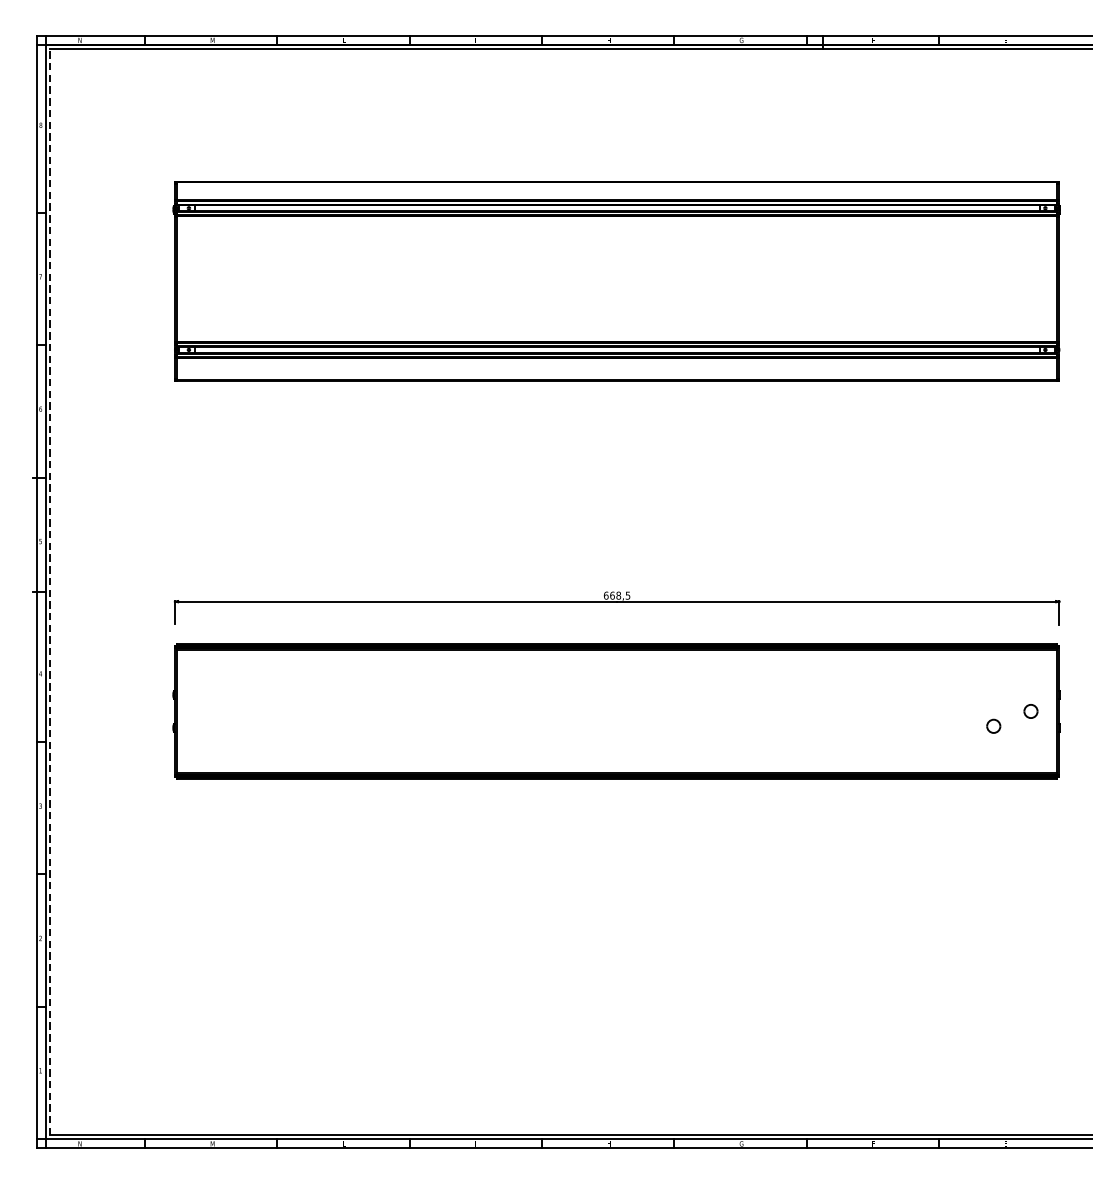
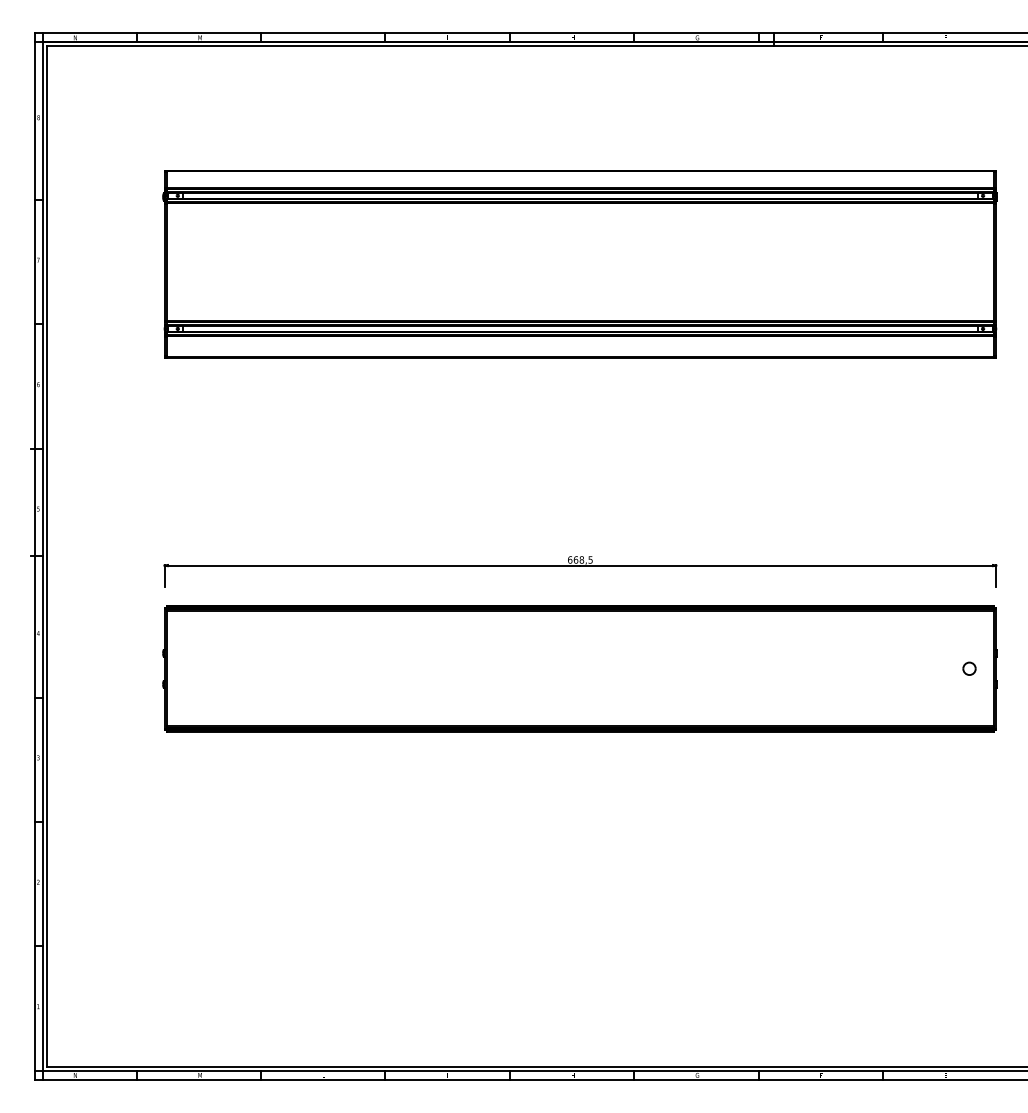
line: (50, 592) -> (47, 556), dashed -> solid
part: (993, 726) -> (934, 682), removed

